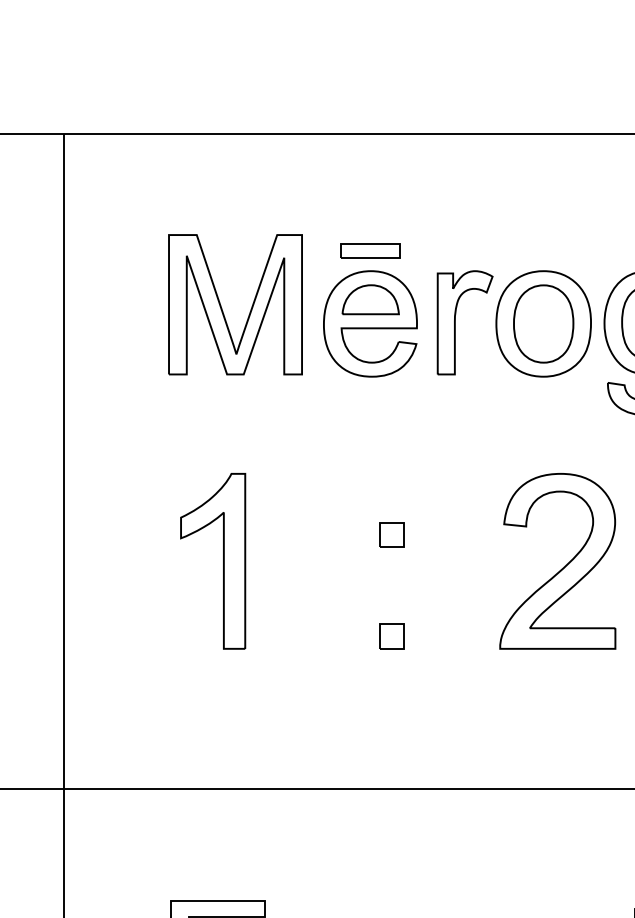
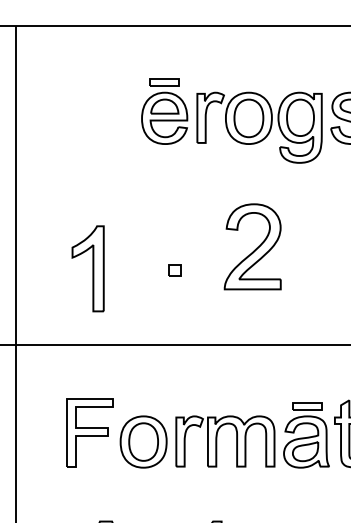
part: (234, 303) -> (98, 108), removed
part: (390, 533) -> (174, 220), removed
part: (211, 560) -> (87, 268), moved
part: (557, 560) -> (252, 246), moved

